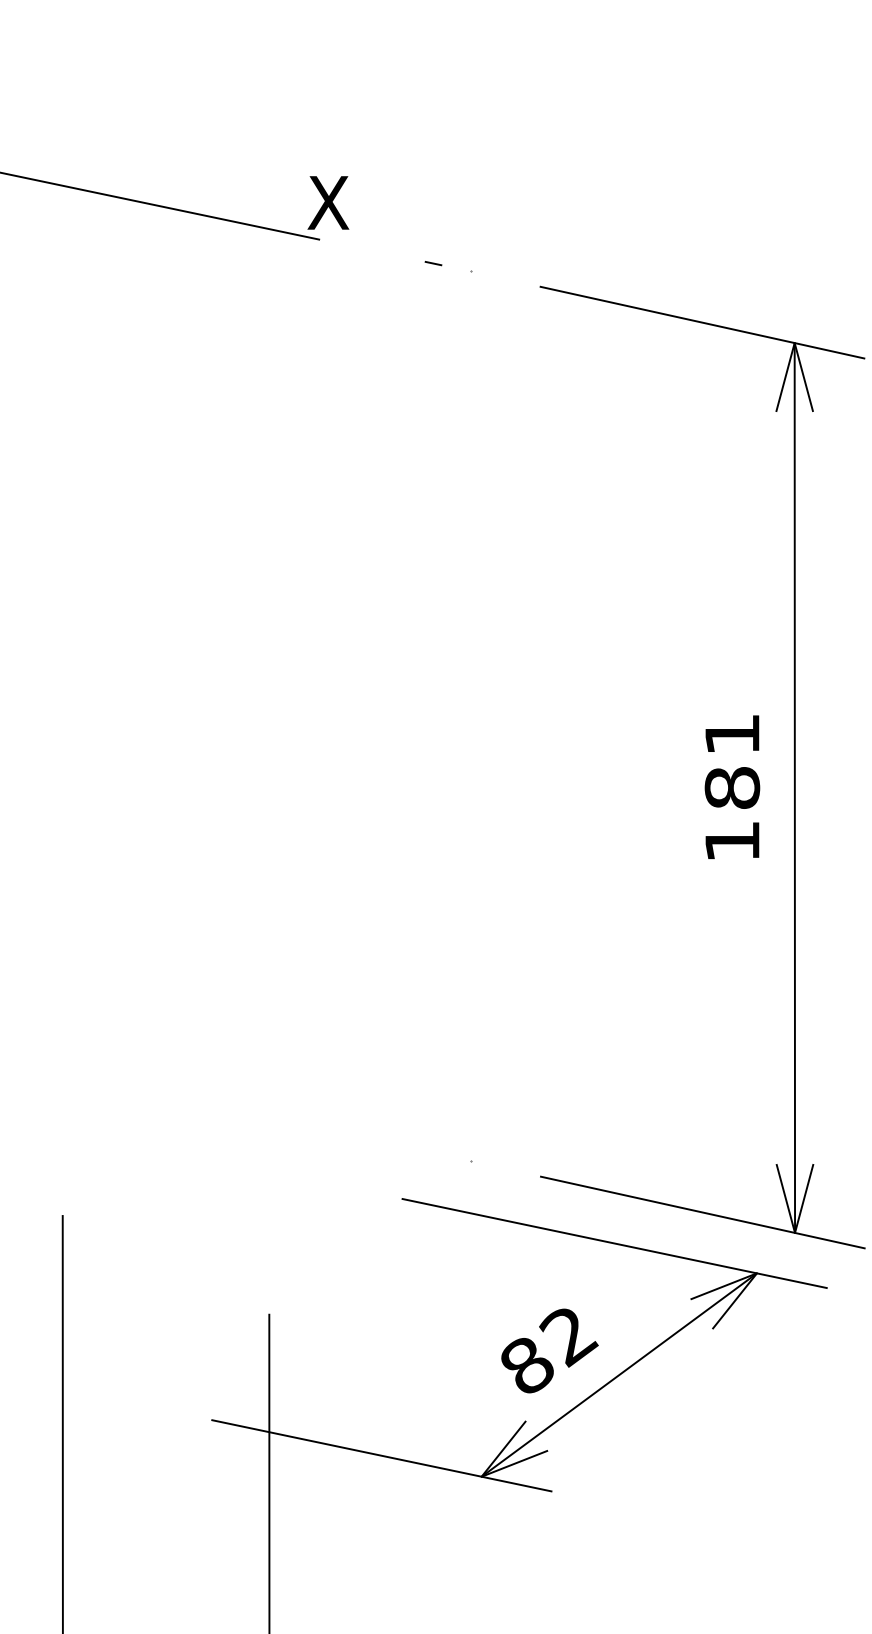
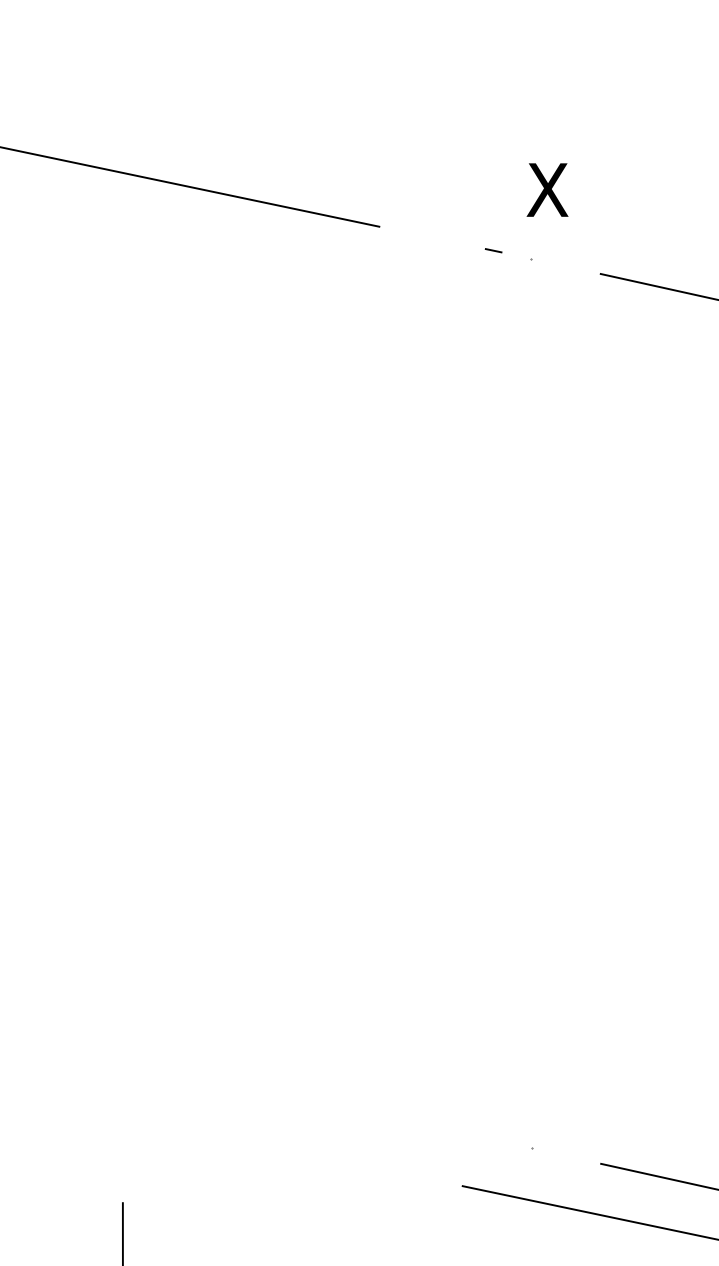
text: (328, 202) -> (547, 189), moved

